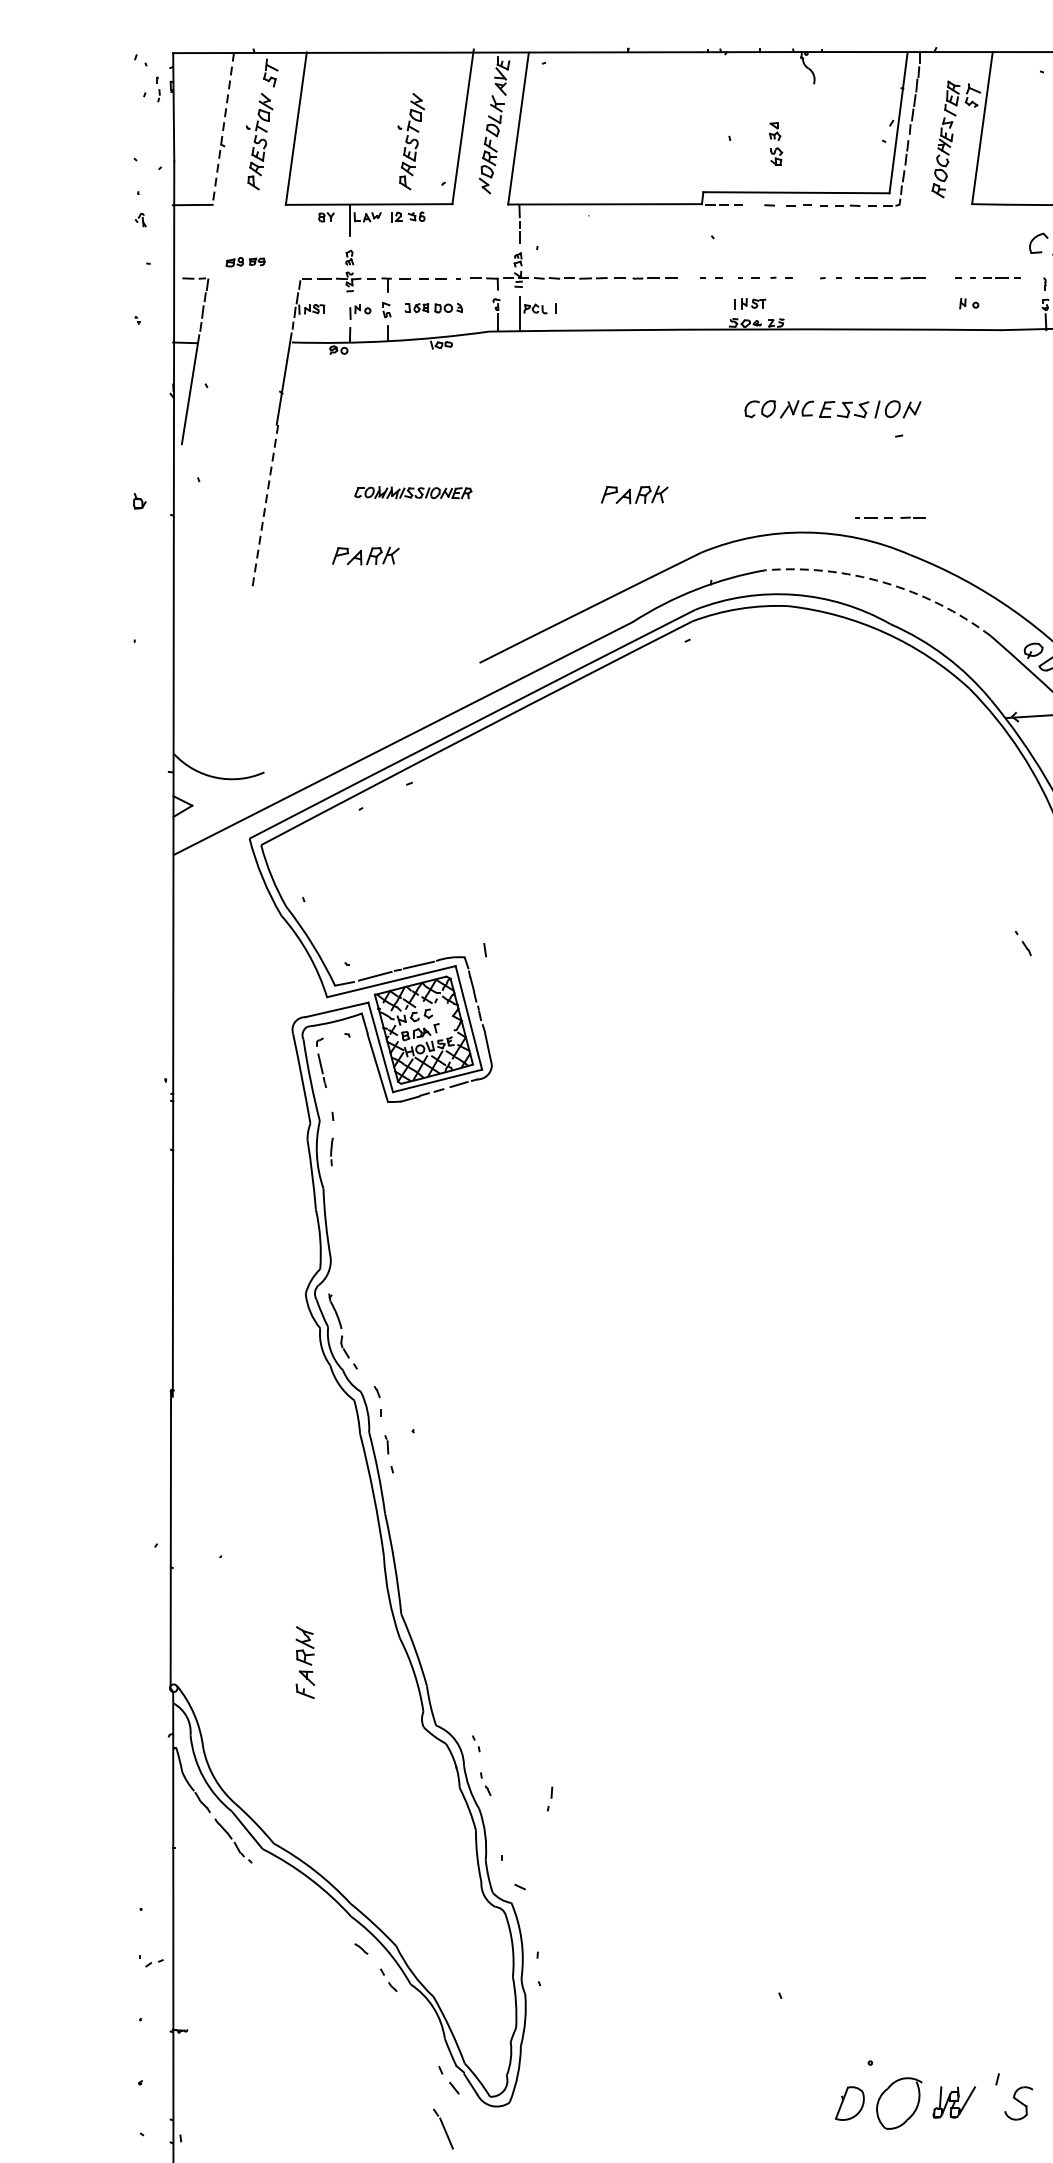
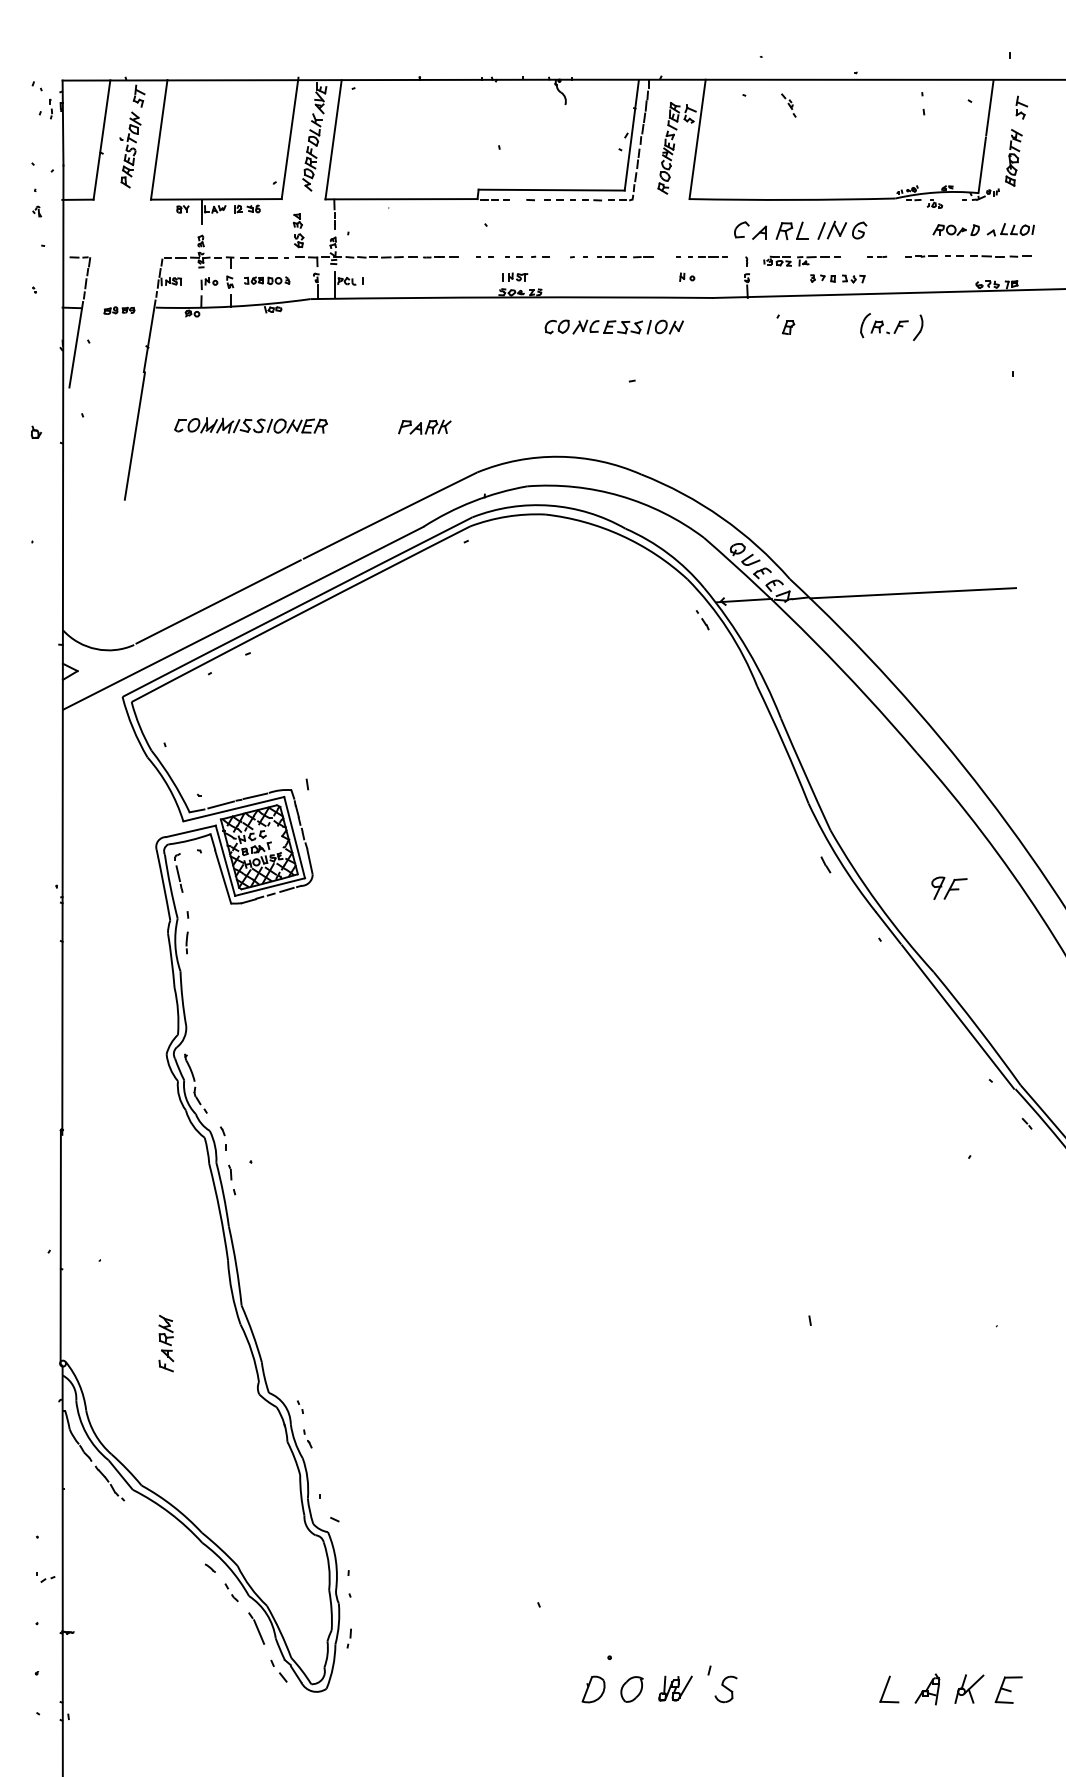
line: (222, 129) -> (101, 140), dashed -> solid
part: (411, 140) -> (249, 149), removed
part: (775, 143) -> (298, 230), moved
part: (245, 262) -> (119, 310), moved
part: (831, 408) -> (613, 326), moved
part: (412, 492) -> (250, 425), size x1.67
line: (264, 506) -> (134, 436), dashed -> solid
part: (890, 518) -> (625, 445), removed
part: (365, 555) -> (213, 474), removed
arc: (884, 581) -> (620, 495), dashed -> solid
line: (371, 716) -> (218, 601), added
part: (1023, 943) -> (702, 620), moved
part: (548, 1798) -> (348, 1638), moved
part: (898, 2103) -> (631, 1689), size x0.62
part: (443, 2129) -> (256, 1628), moved

